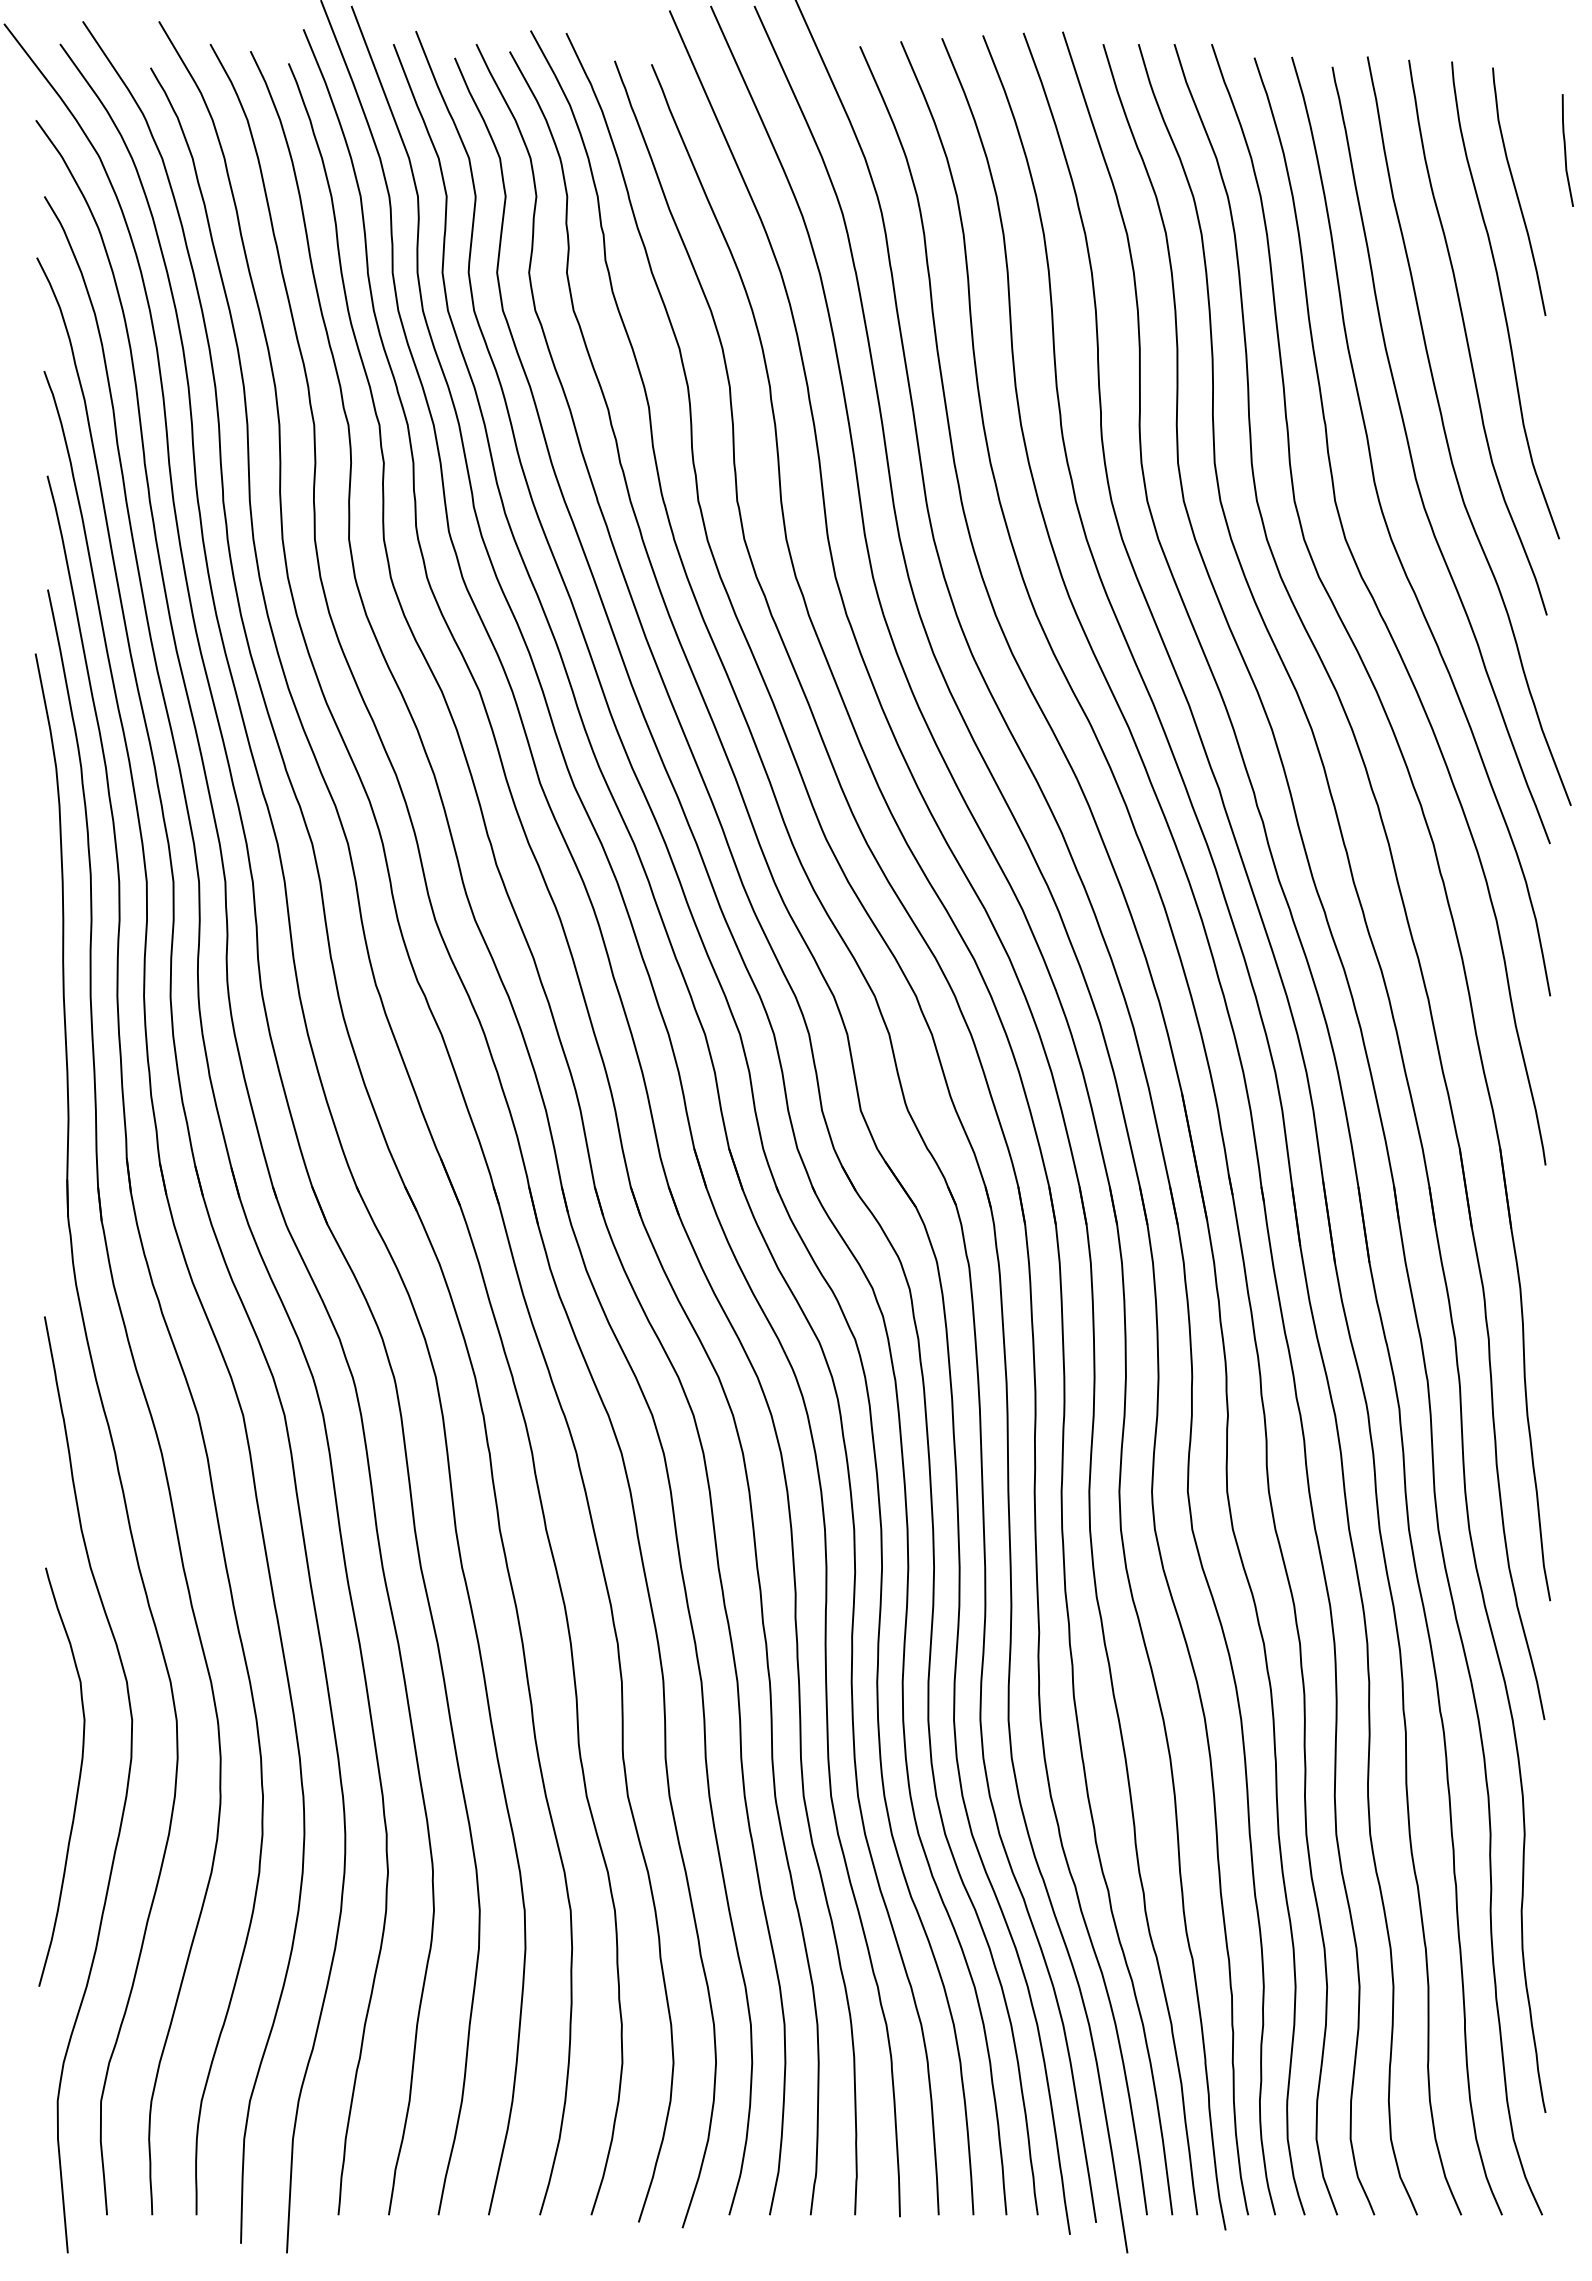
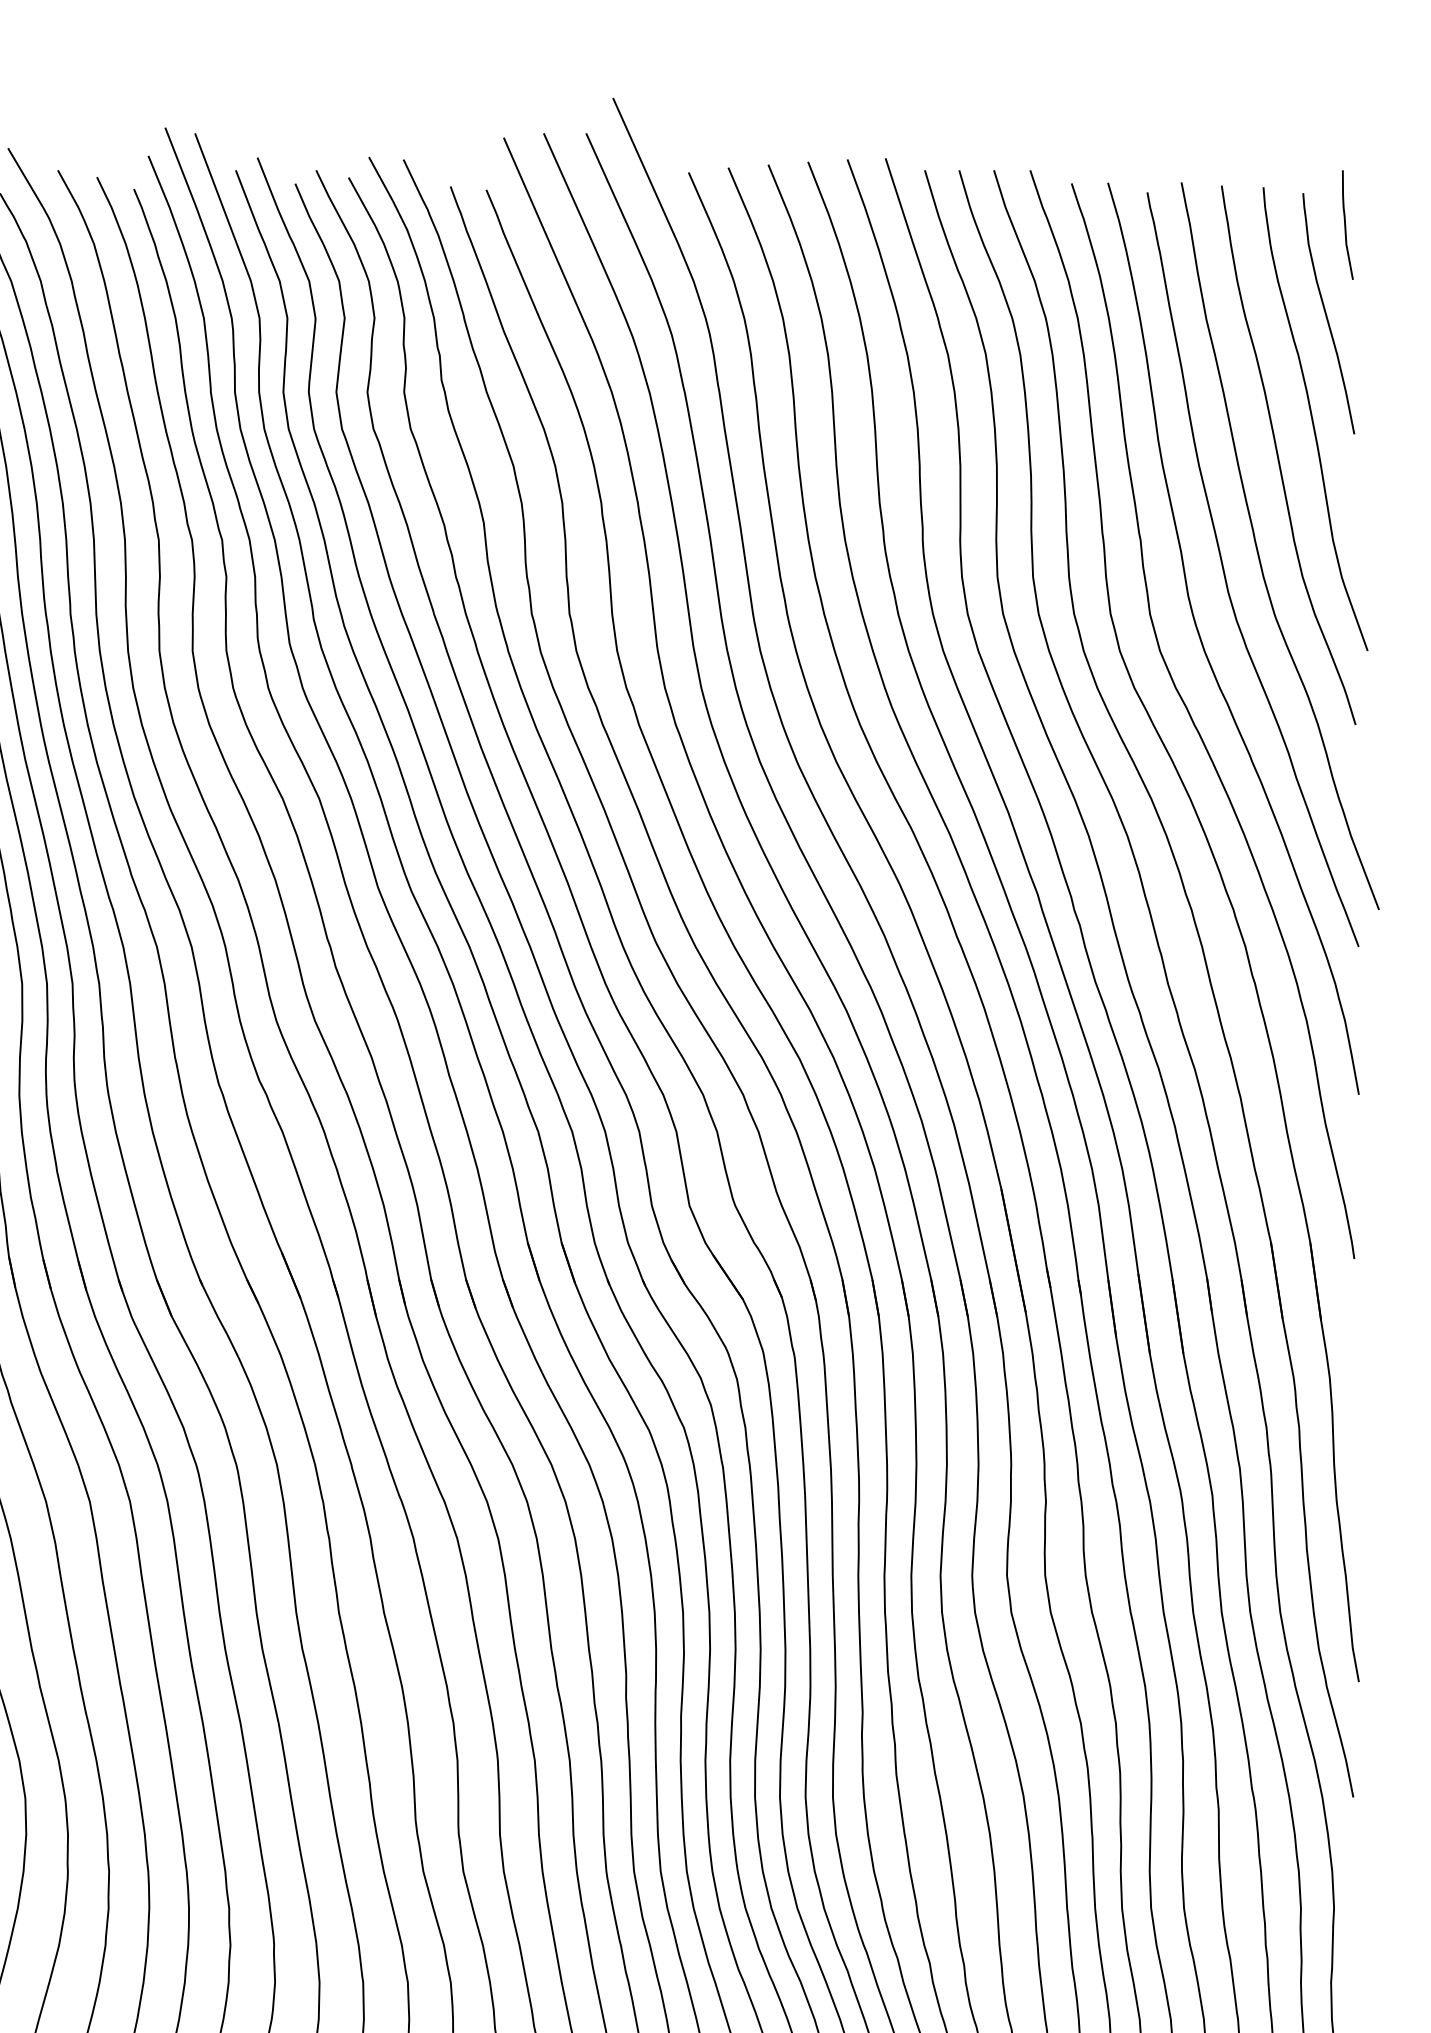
curve: (1566, 151) -> (1346, 226), moved

